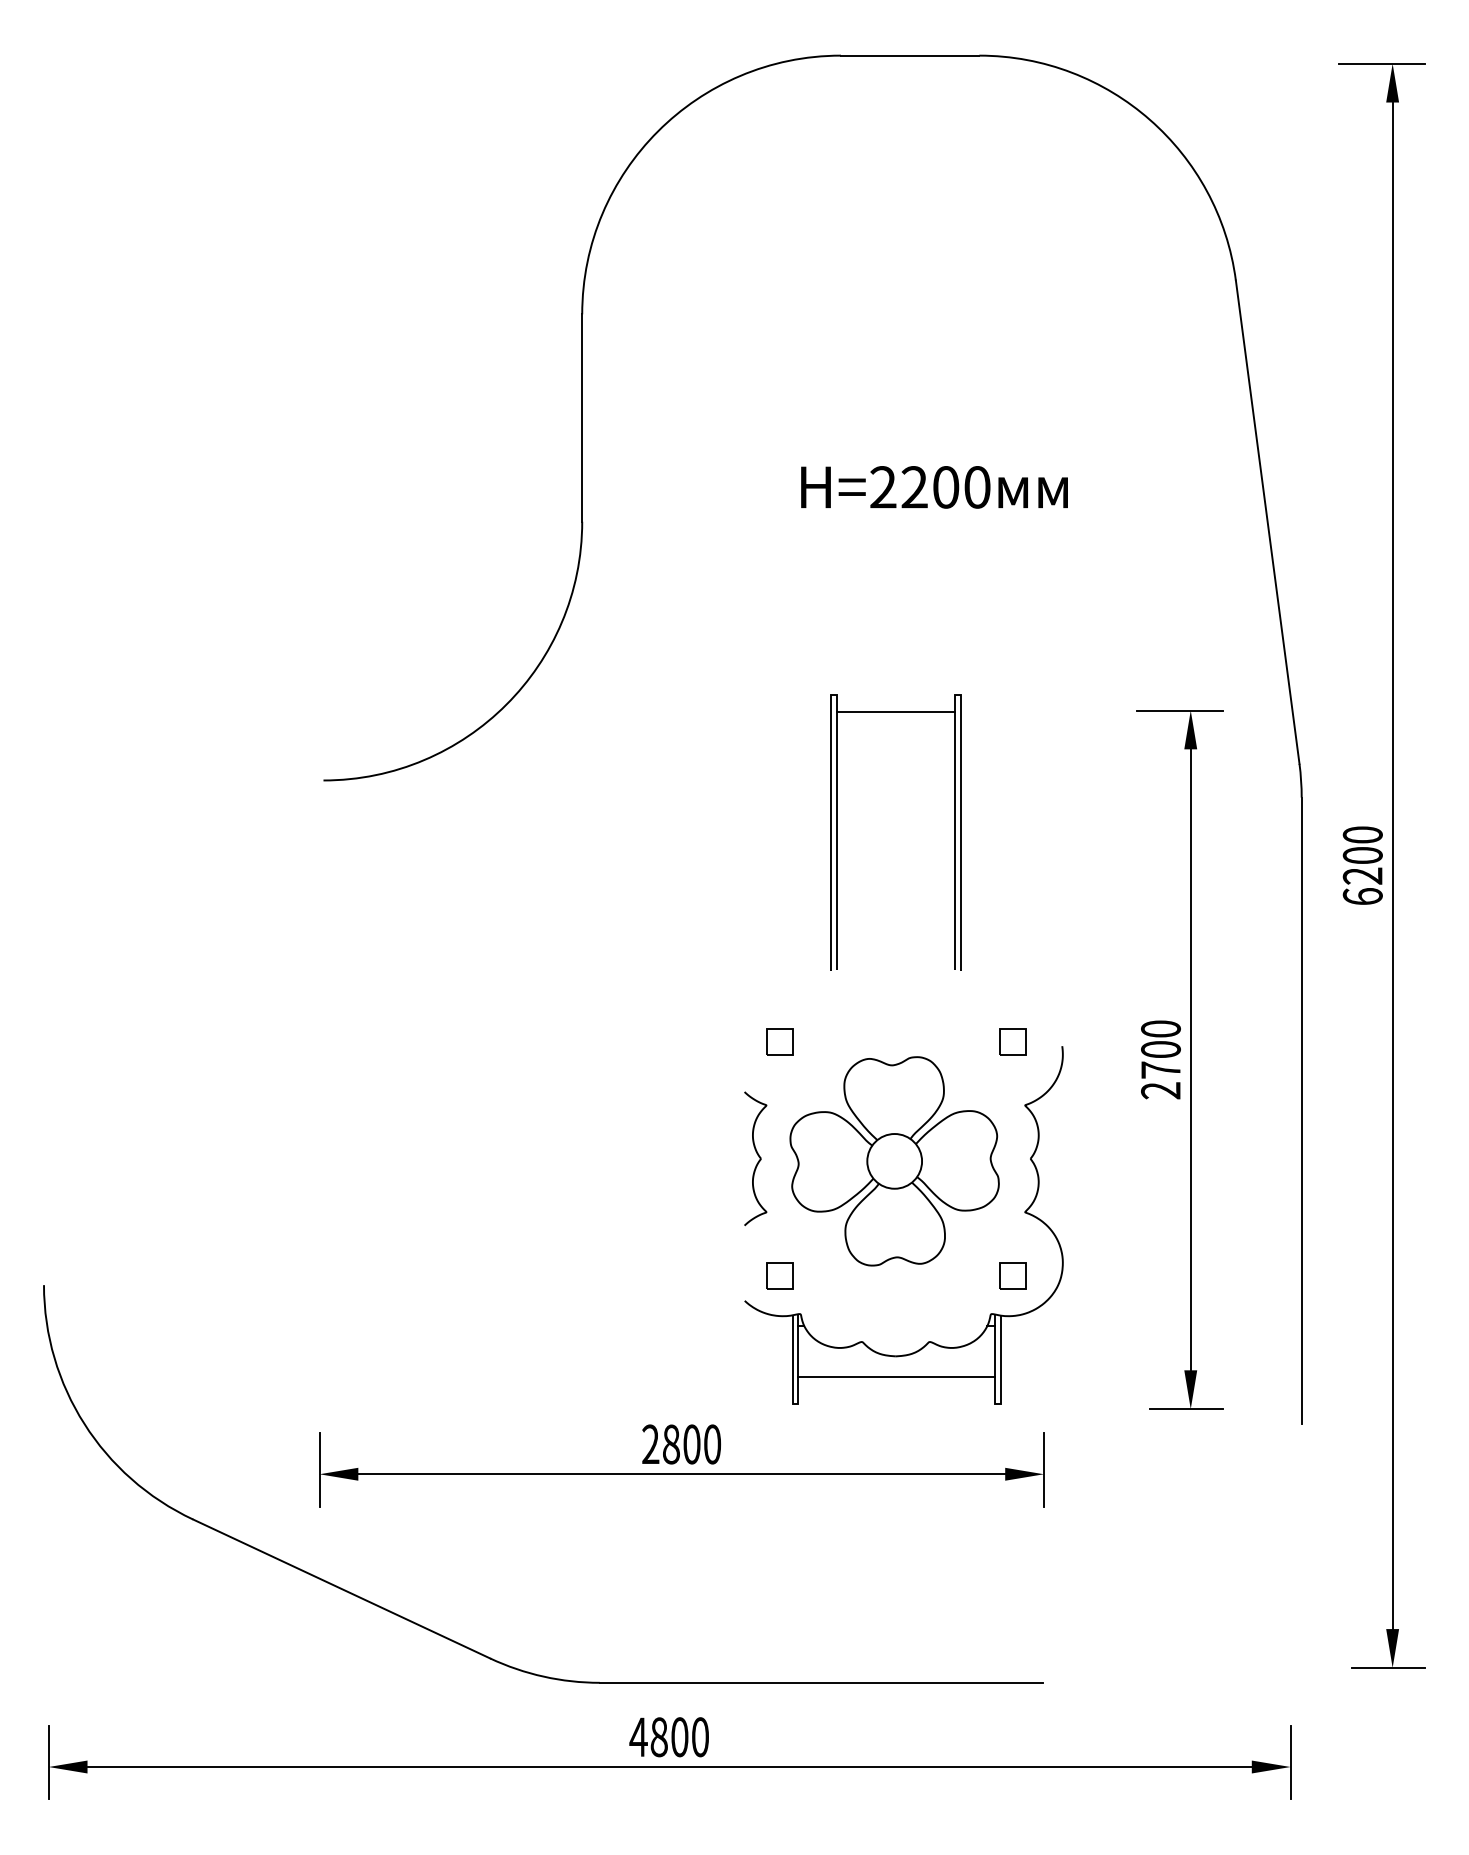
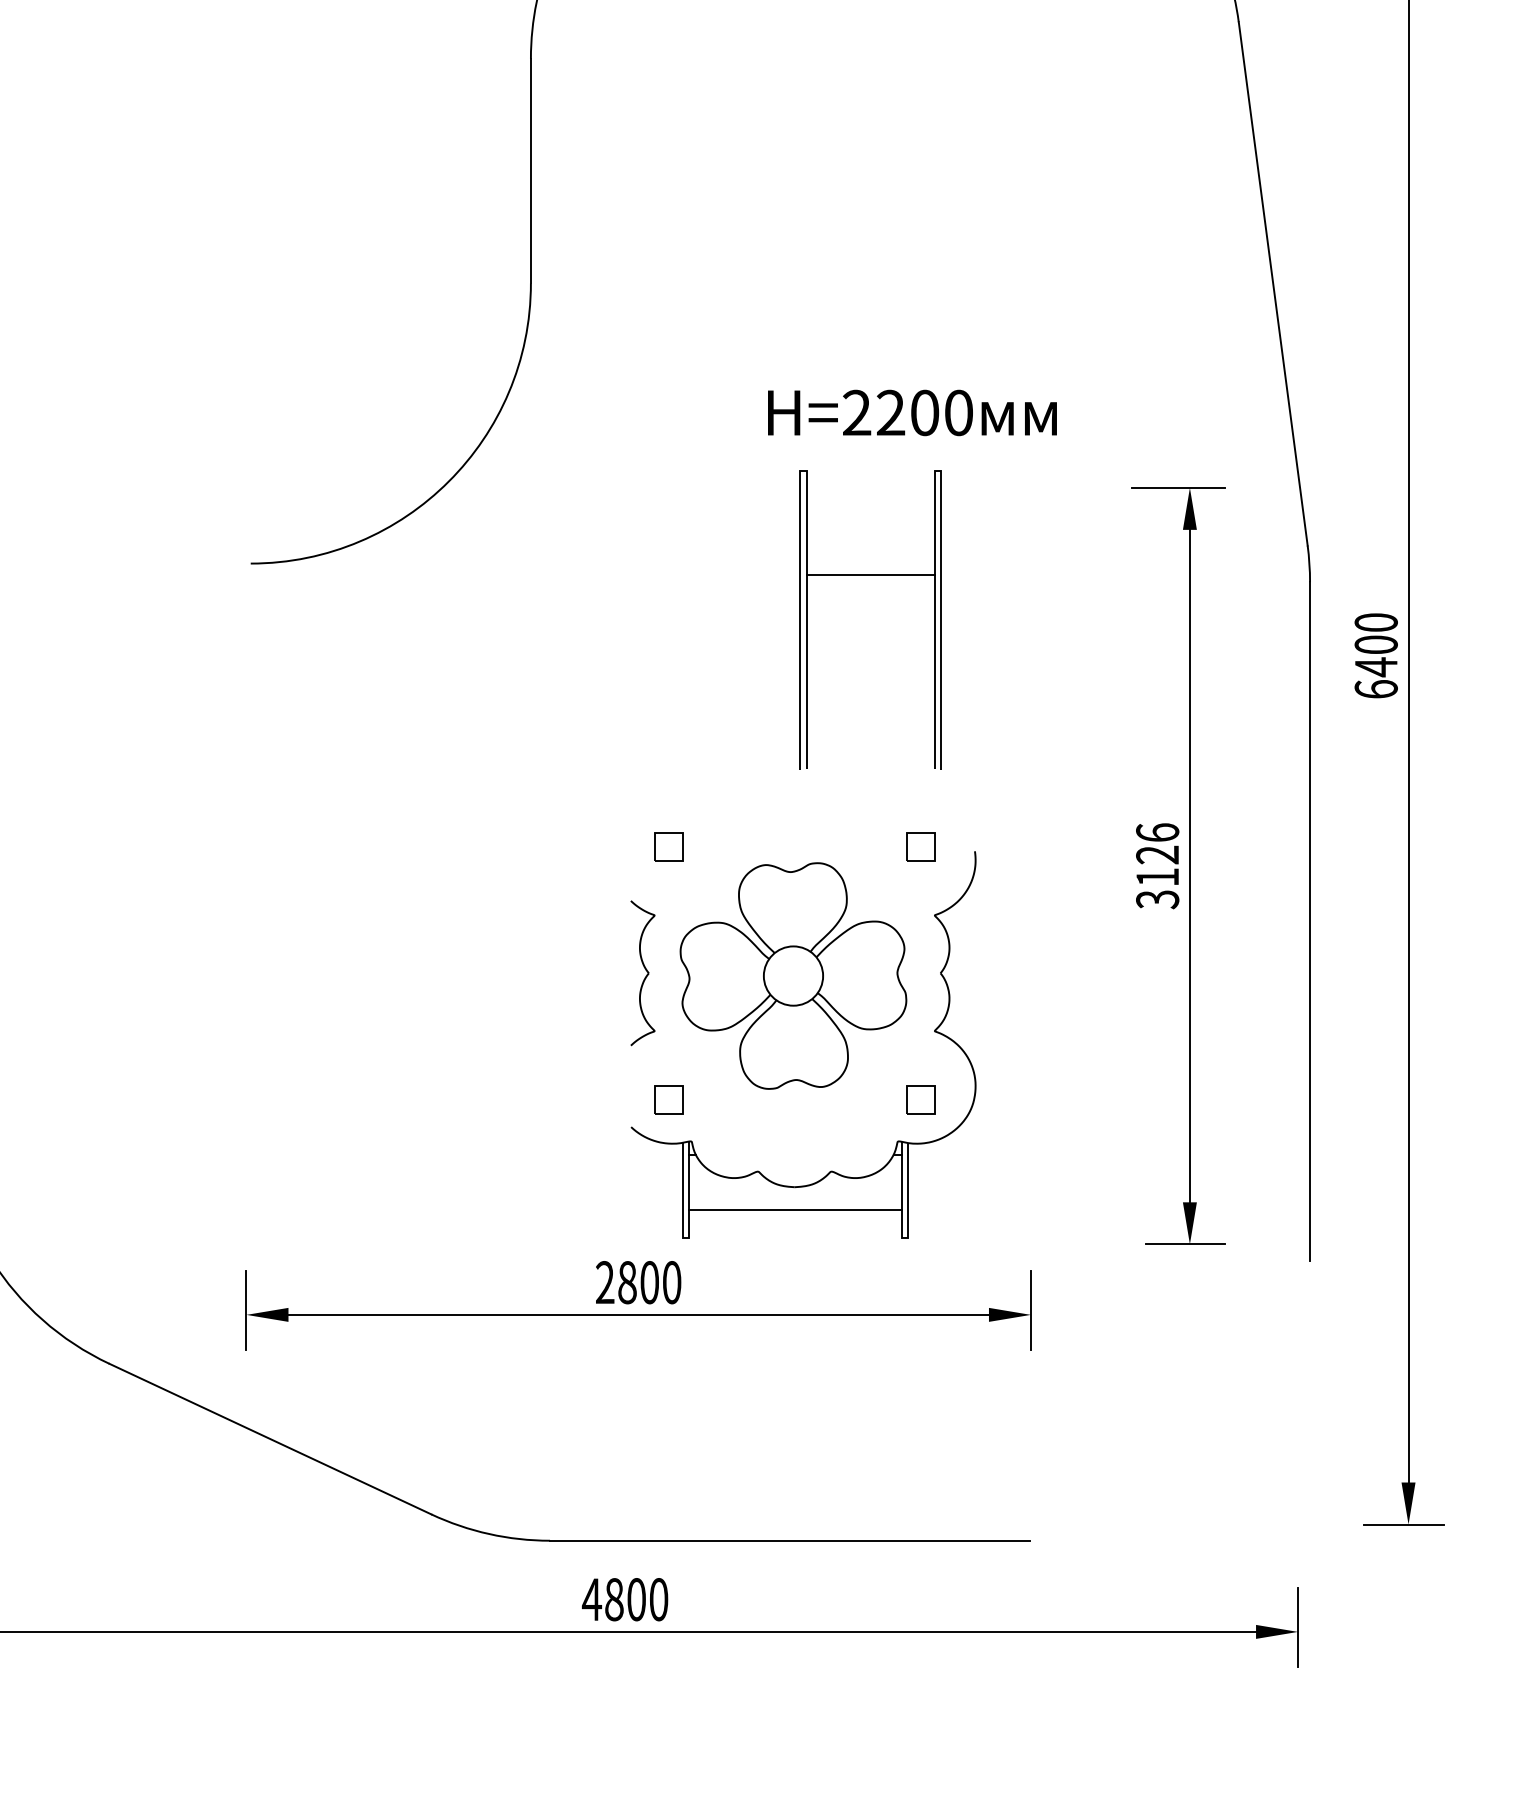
text: (934, 487) -> (912, 413), moved
line: (895, 711) -> (870, 574), moved
text: (1362, 876) -> (1375, 667), 6200 -> 6400
text: (1160, 1059) -> (1157, 865), 2700 -> 3126
part: (903, 1216) -> (803, 1035), moved

